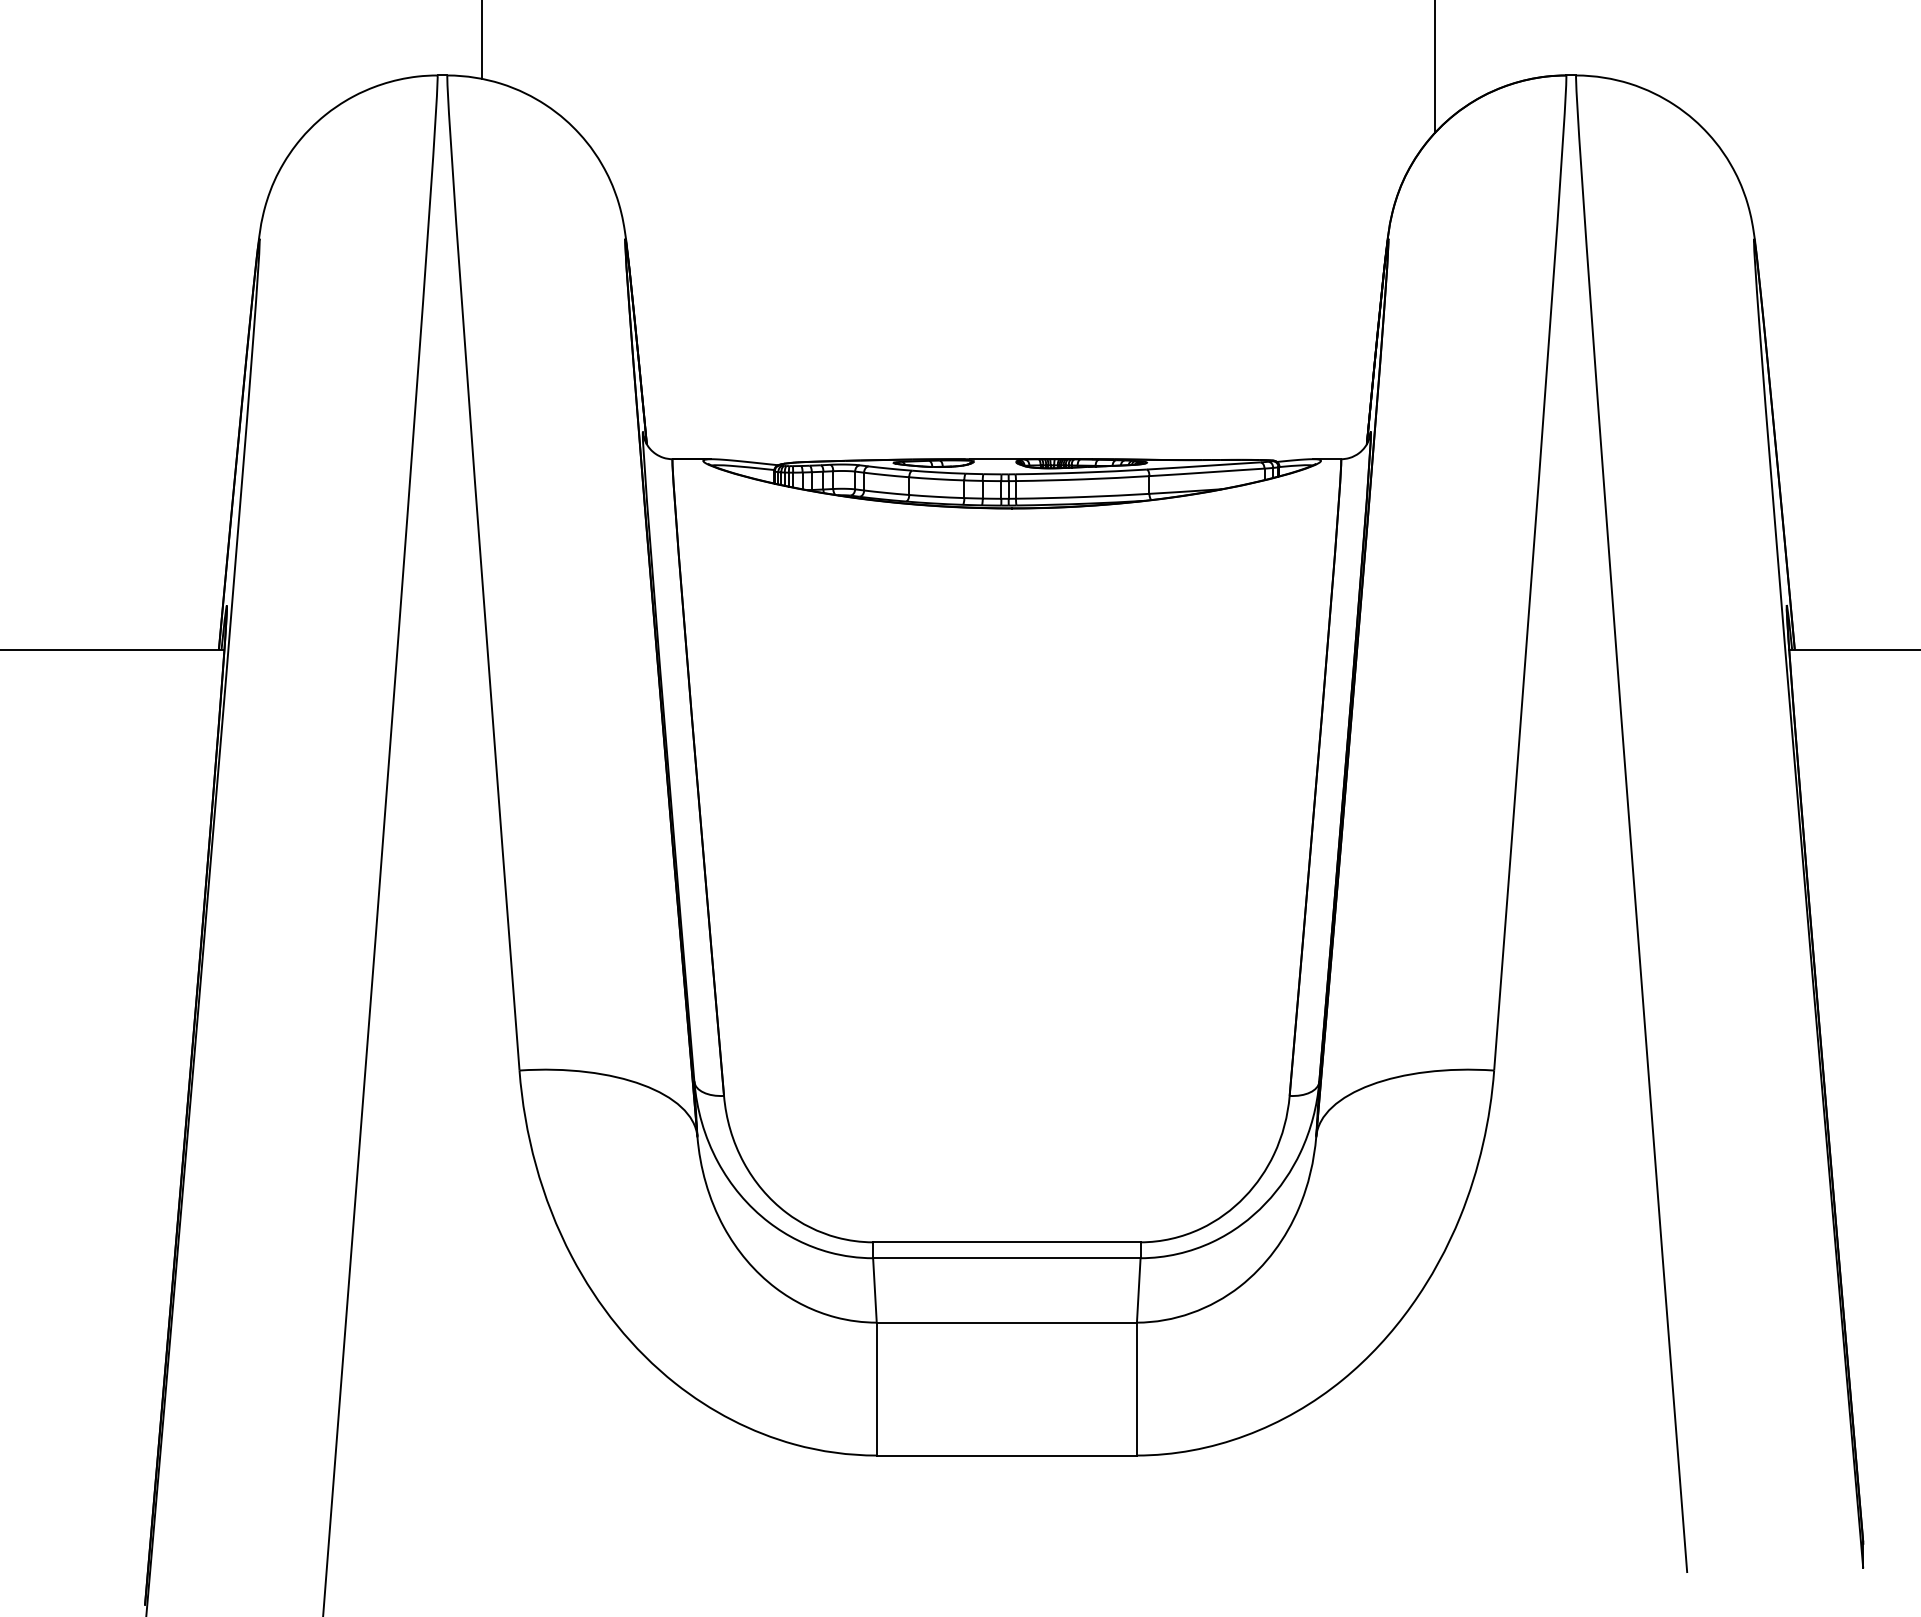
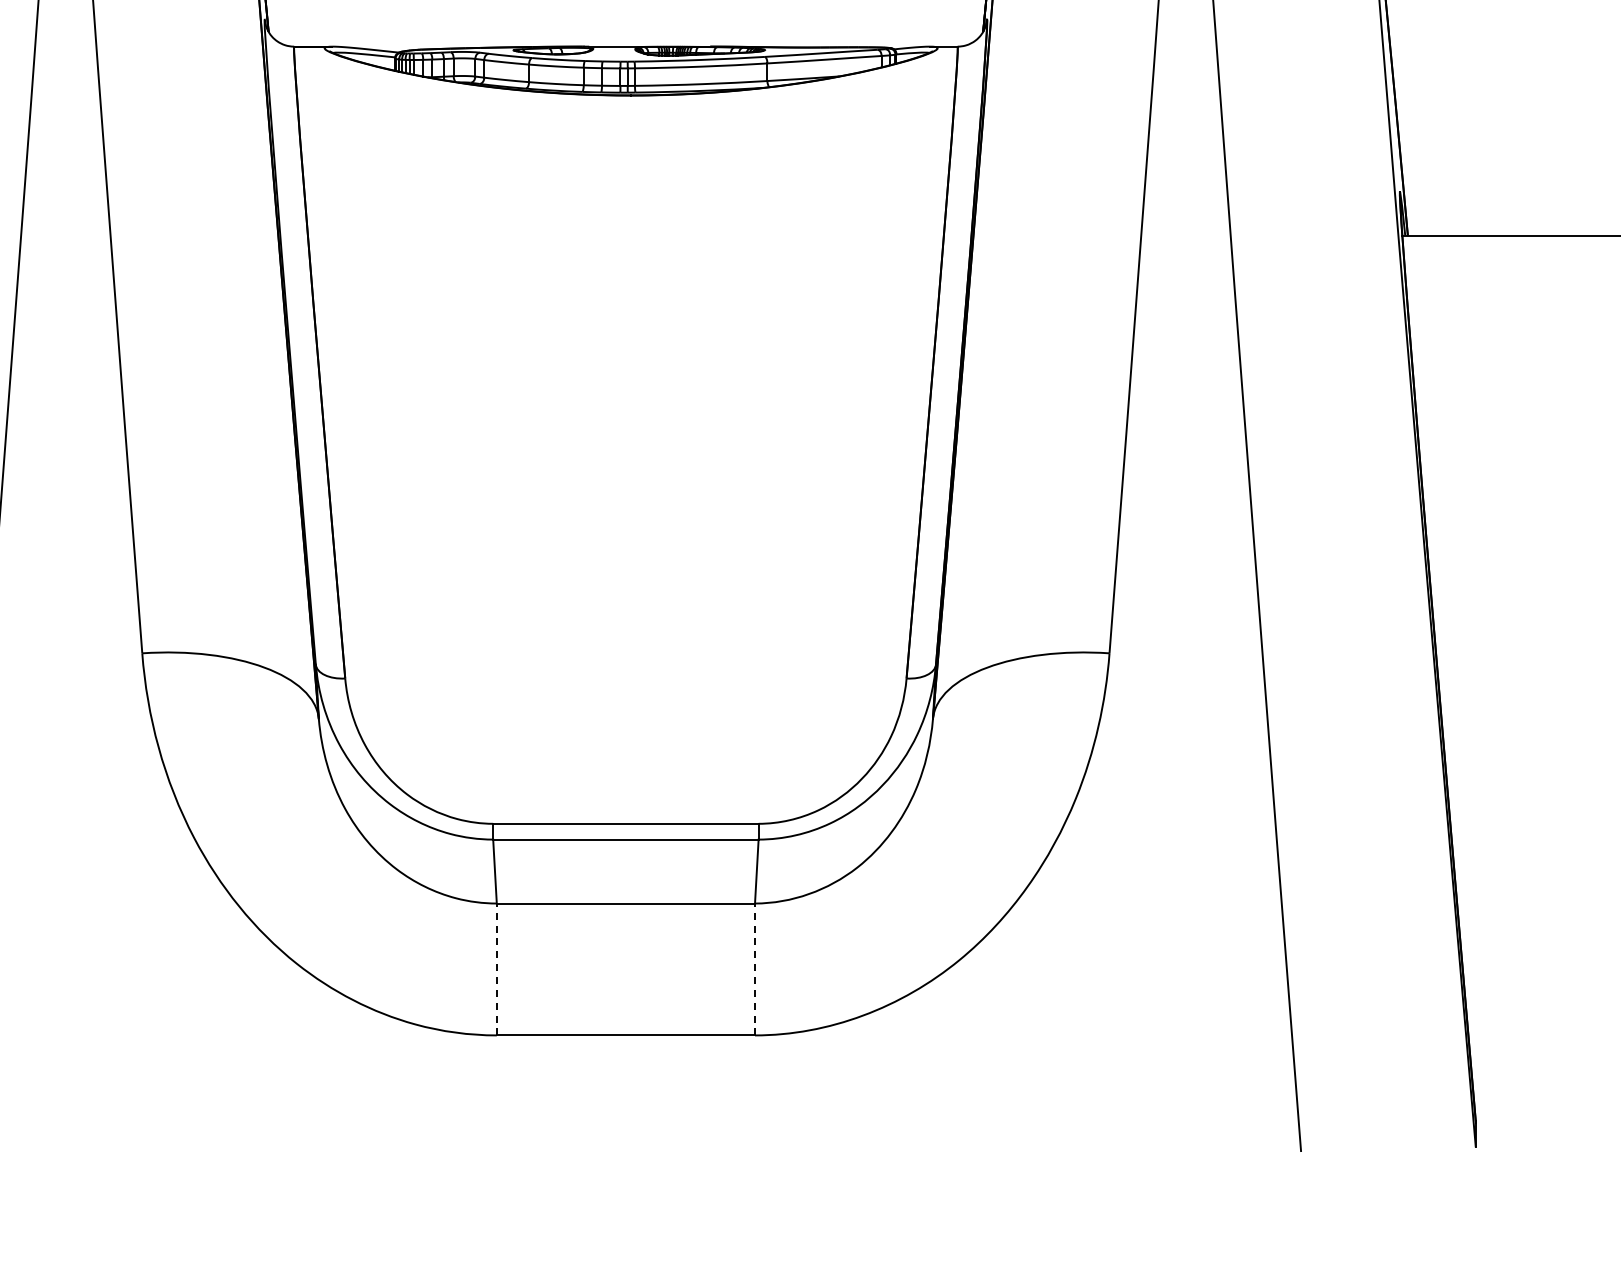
line: (876, 1388) -> (496, 968), solid -> dashed
line: (1136, 1388) -> (754, 968), solid -> dashed

